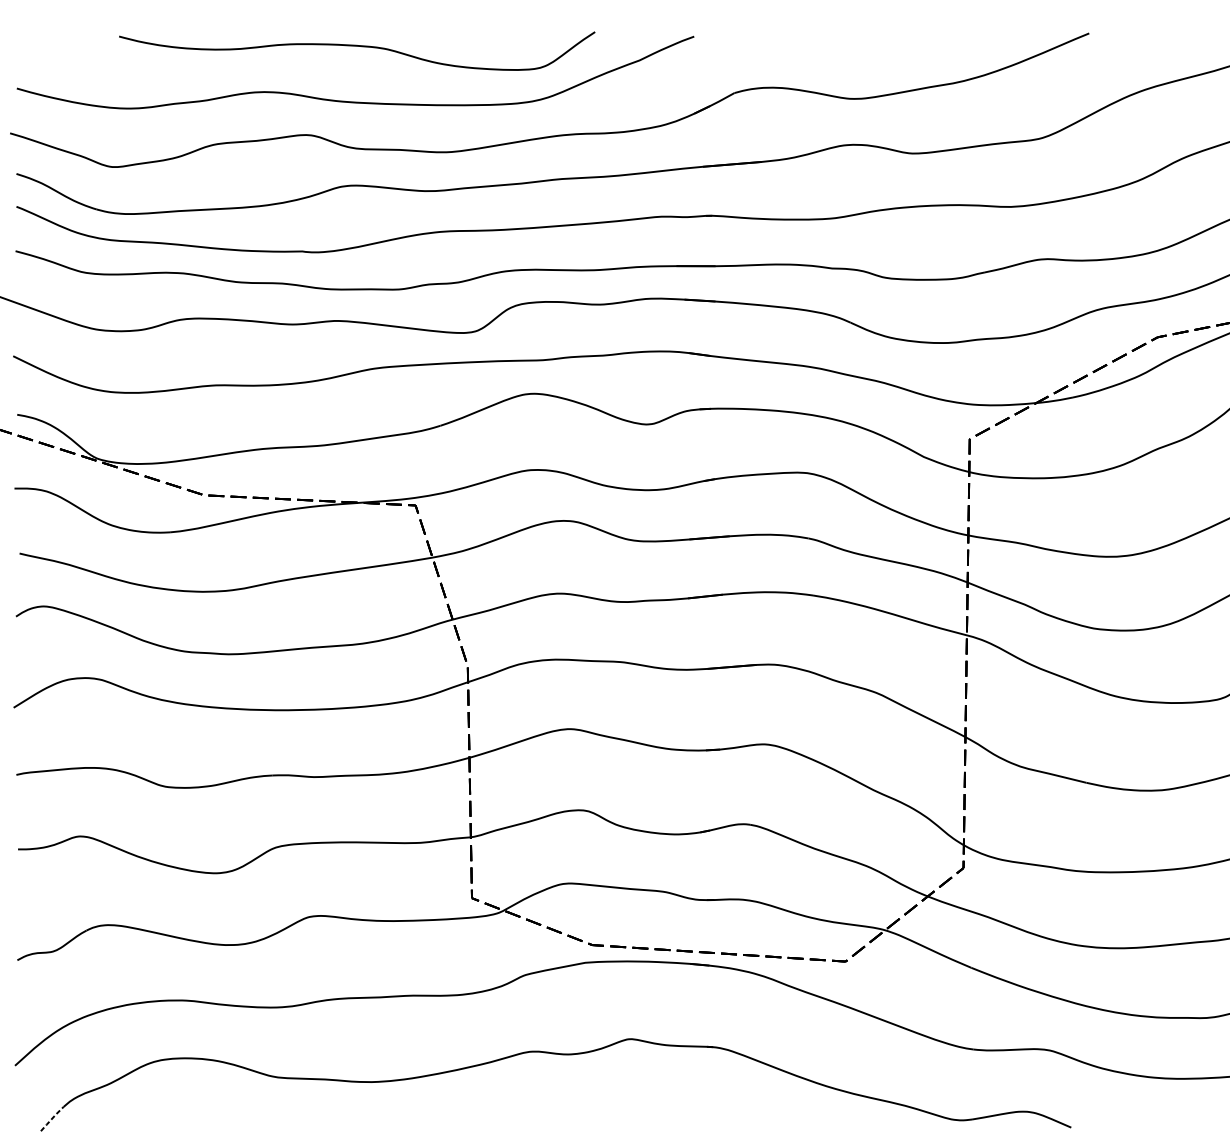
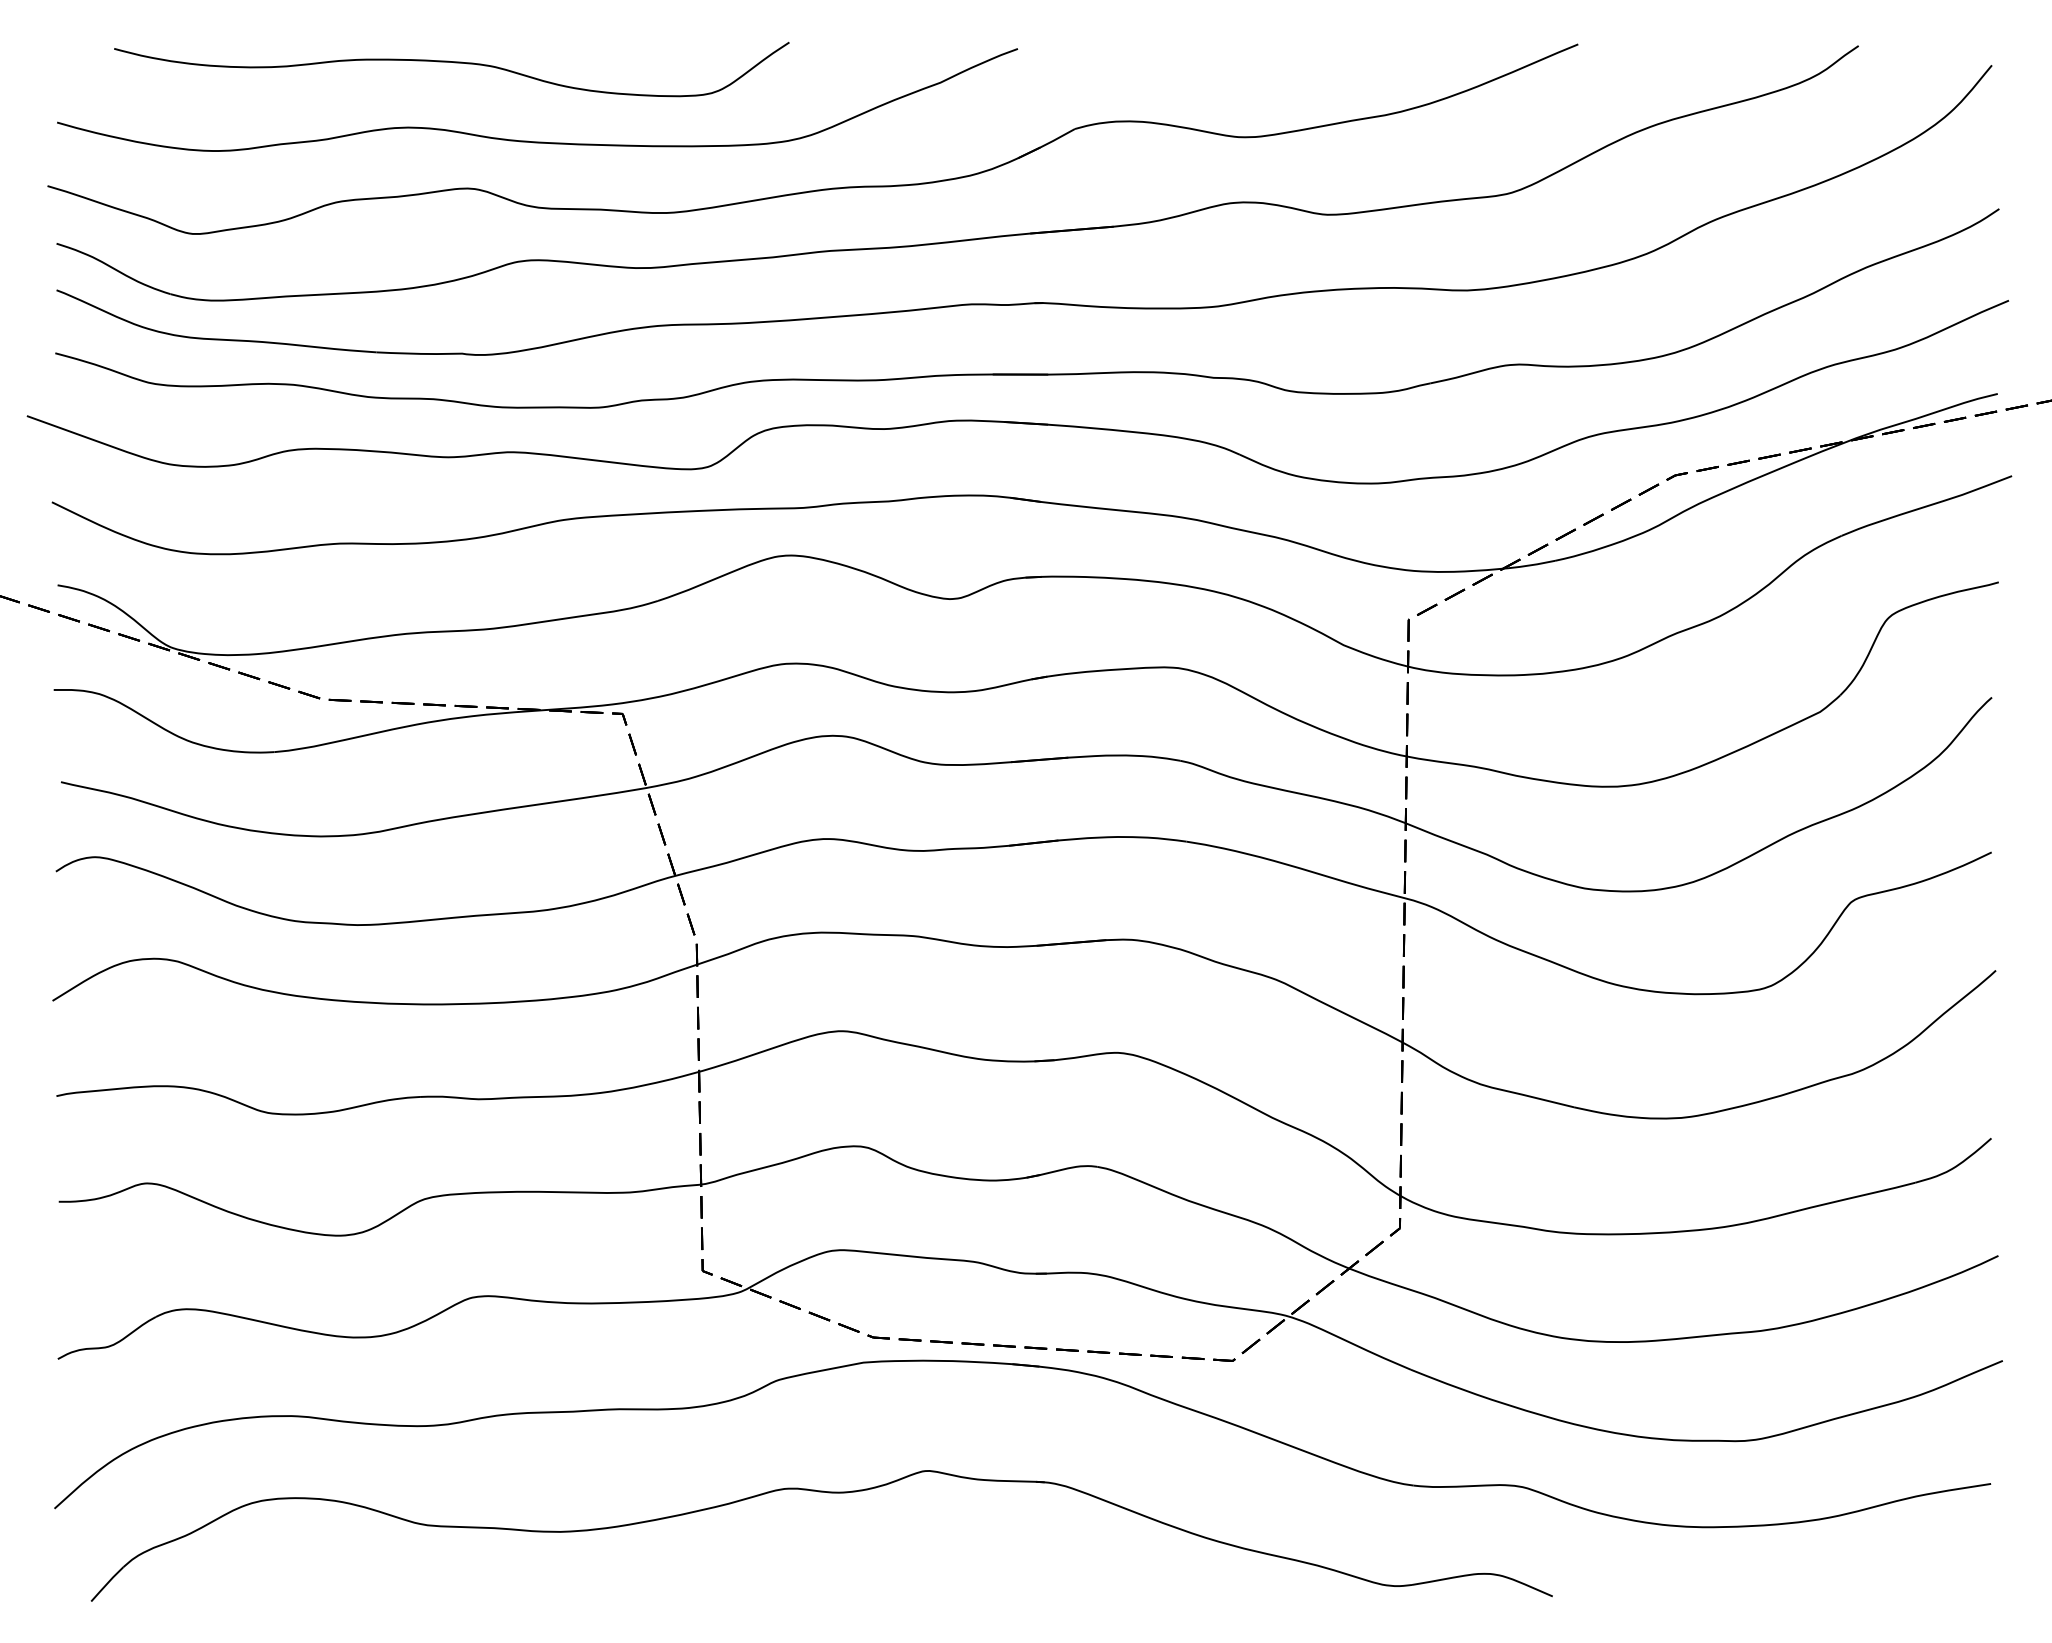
curve: (359, 46) -> (454, 63), moved
line: (52, 1118) -> (107, 1583), dashed -> solid

